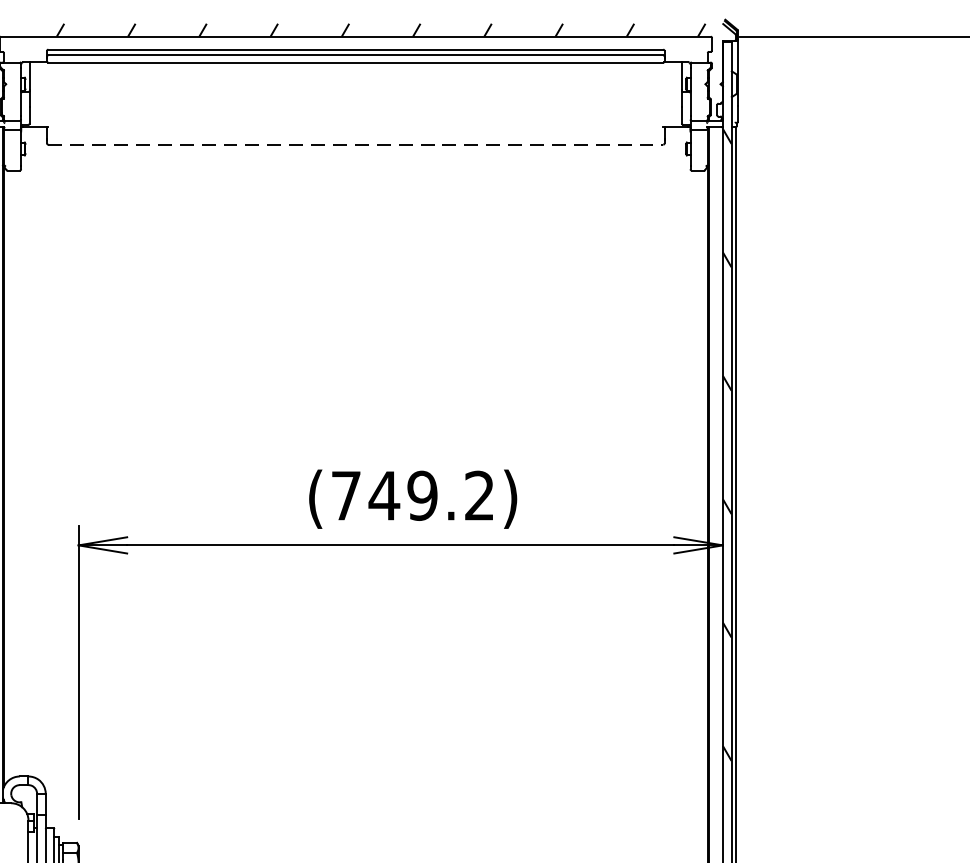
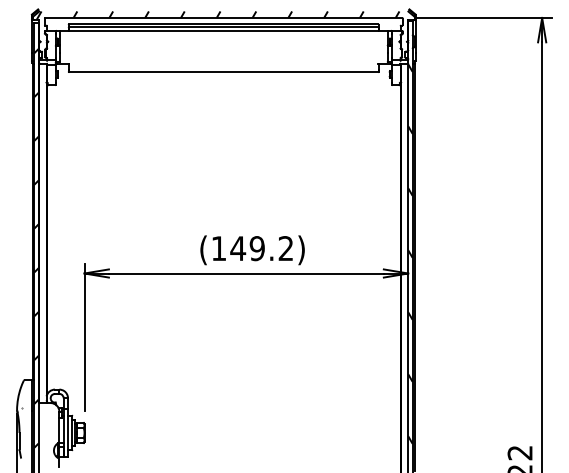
line: (357, 145) -> (224, 72), dashed -> solid
text: (347, 495) -> (219, 248), (749.2) -> (149.2)

